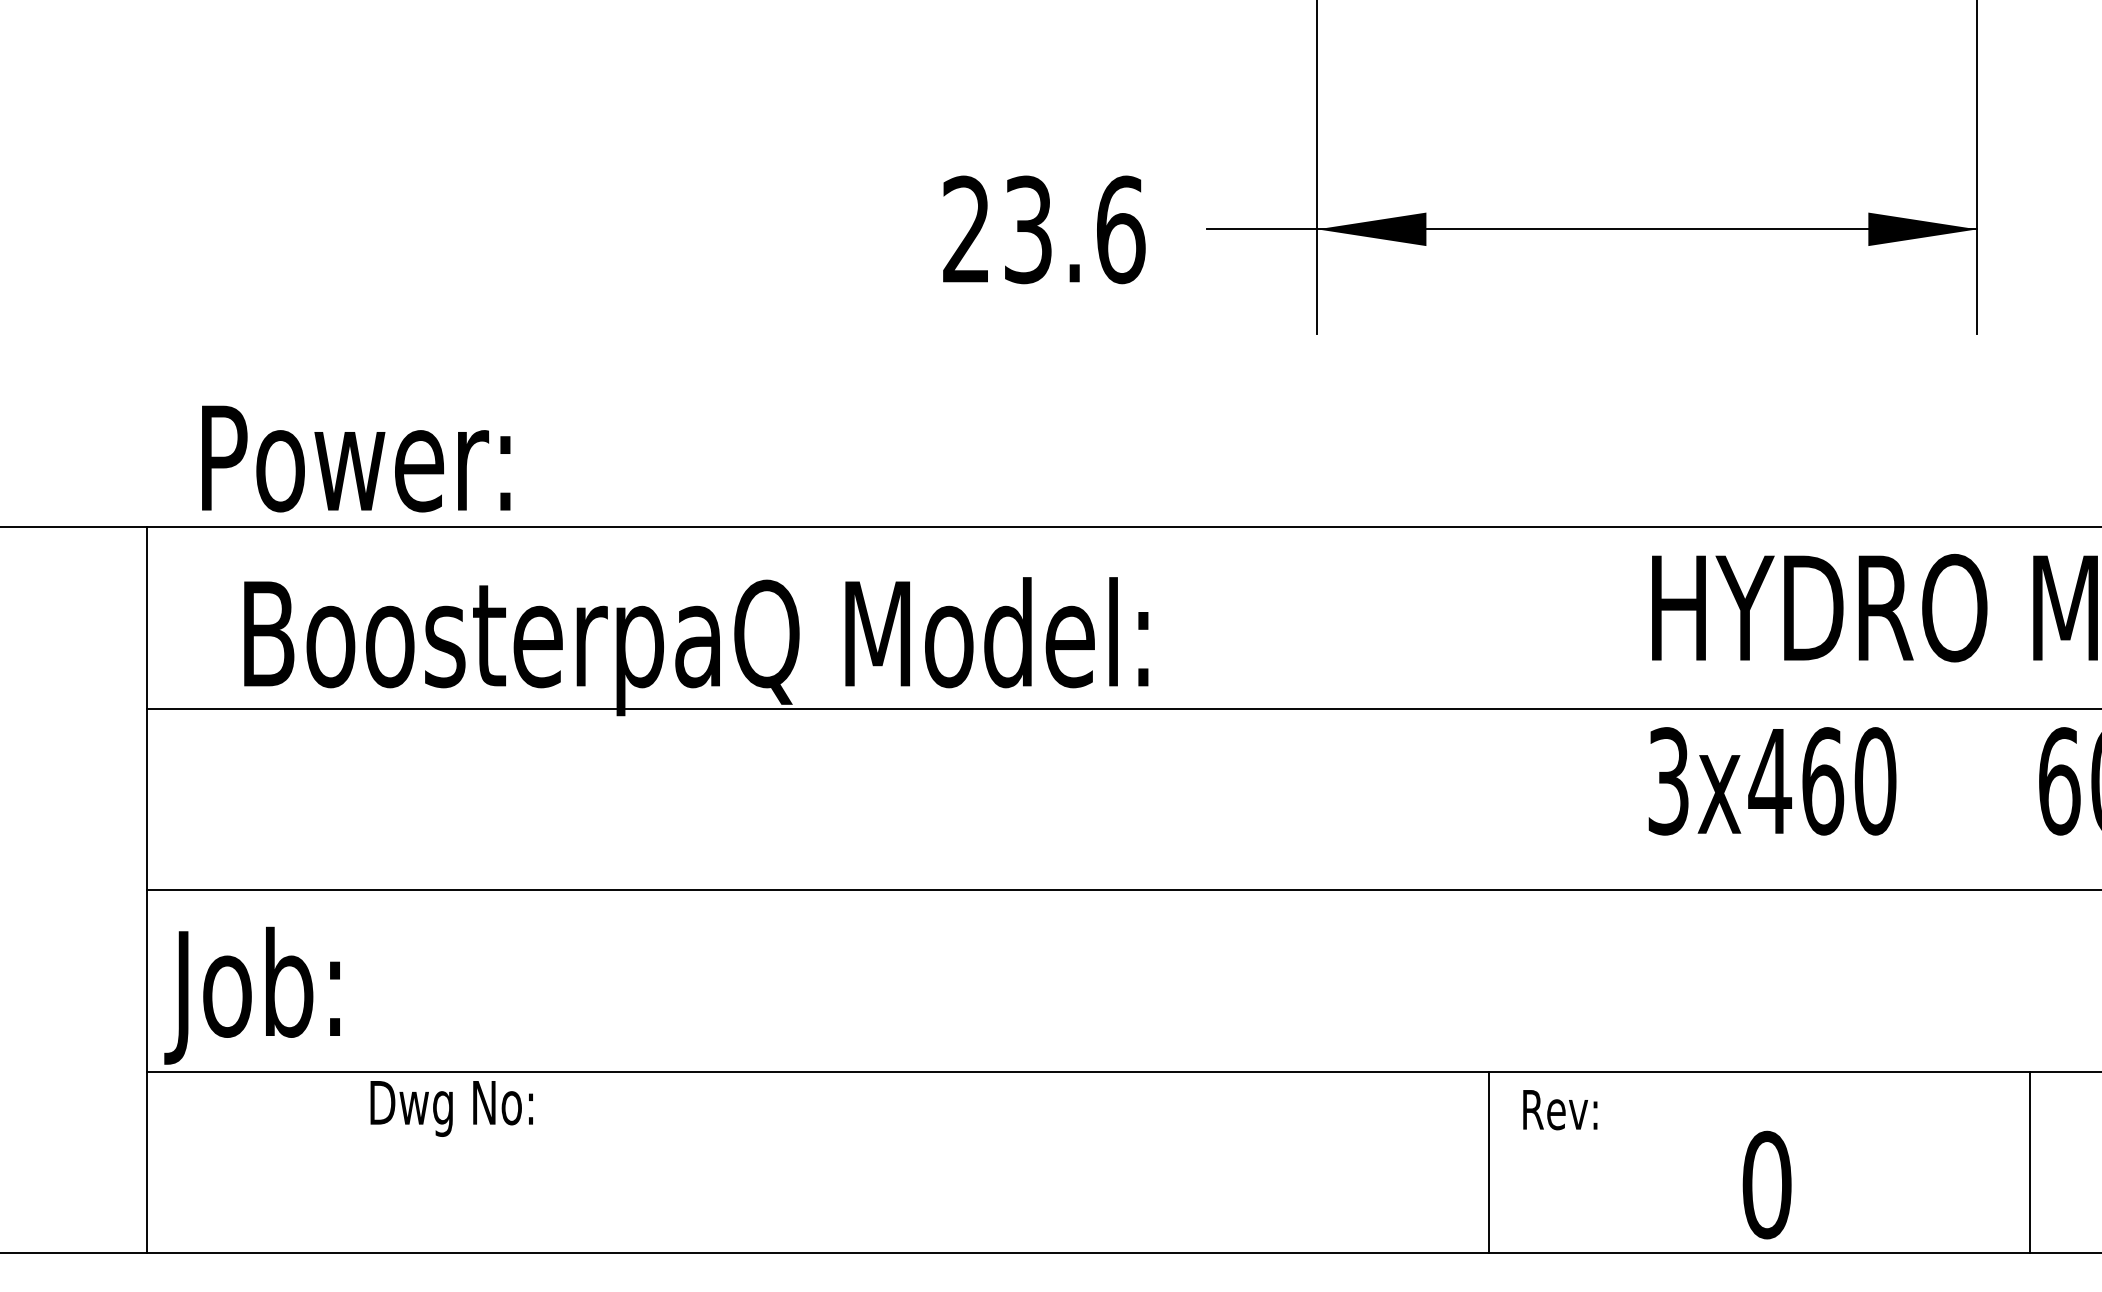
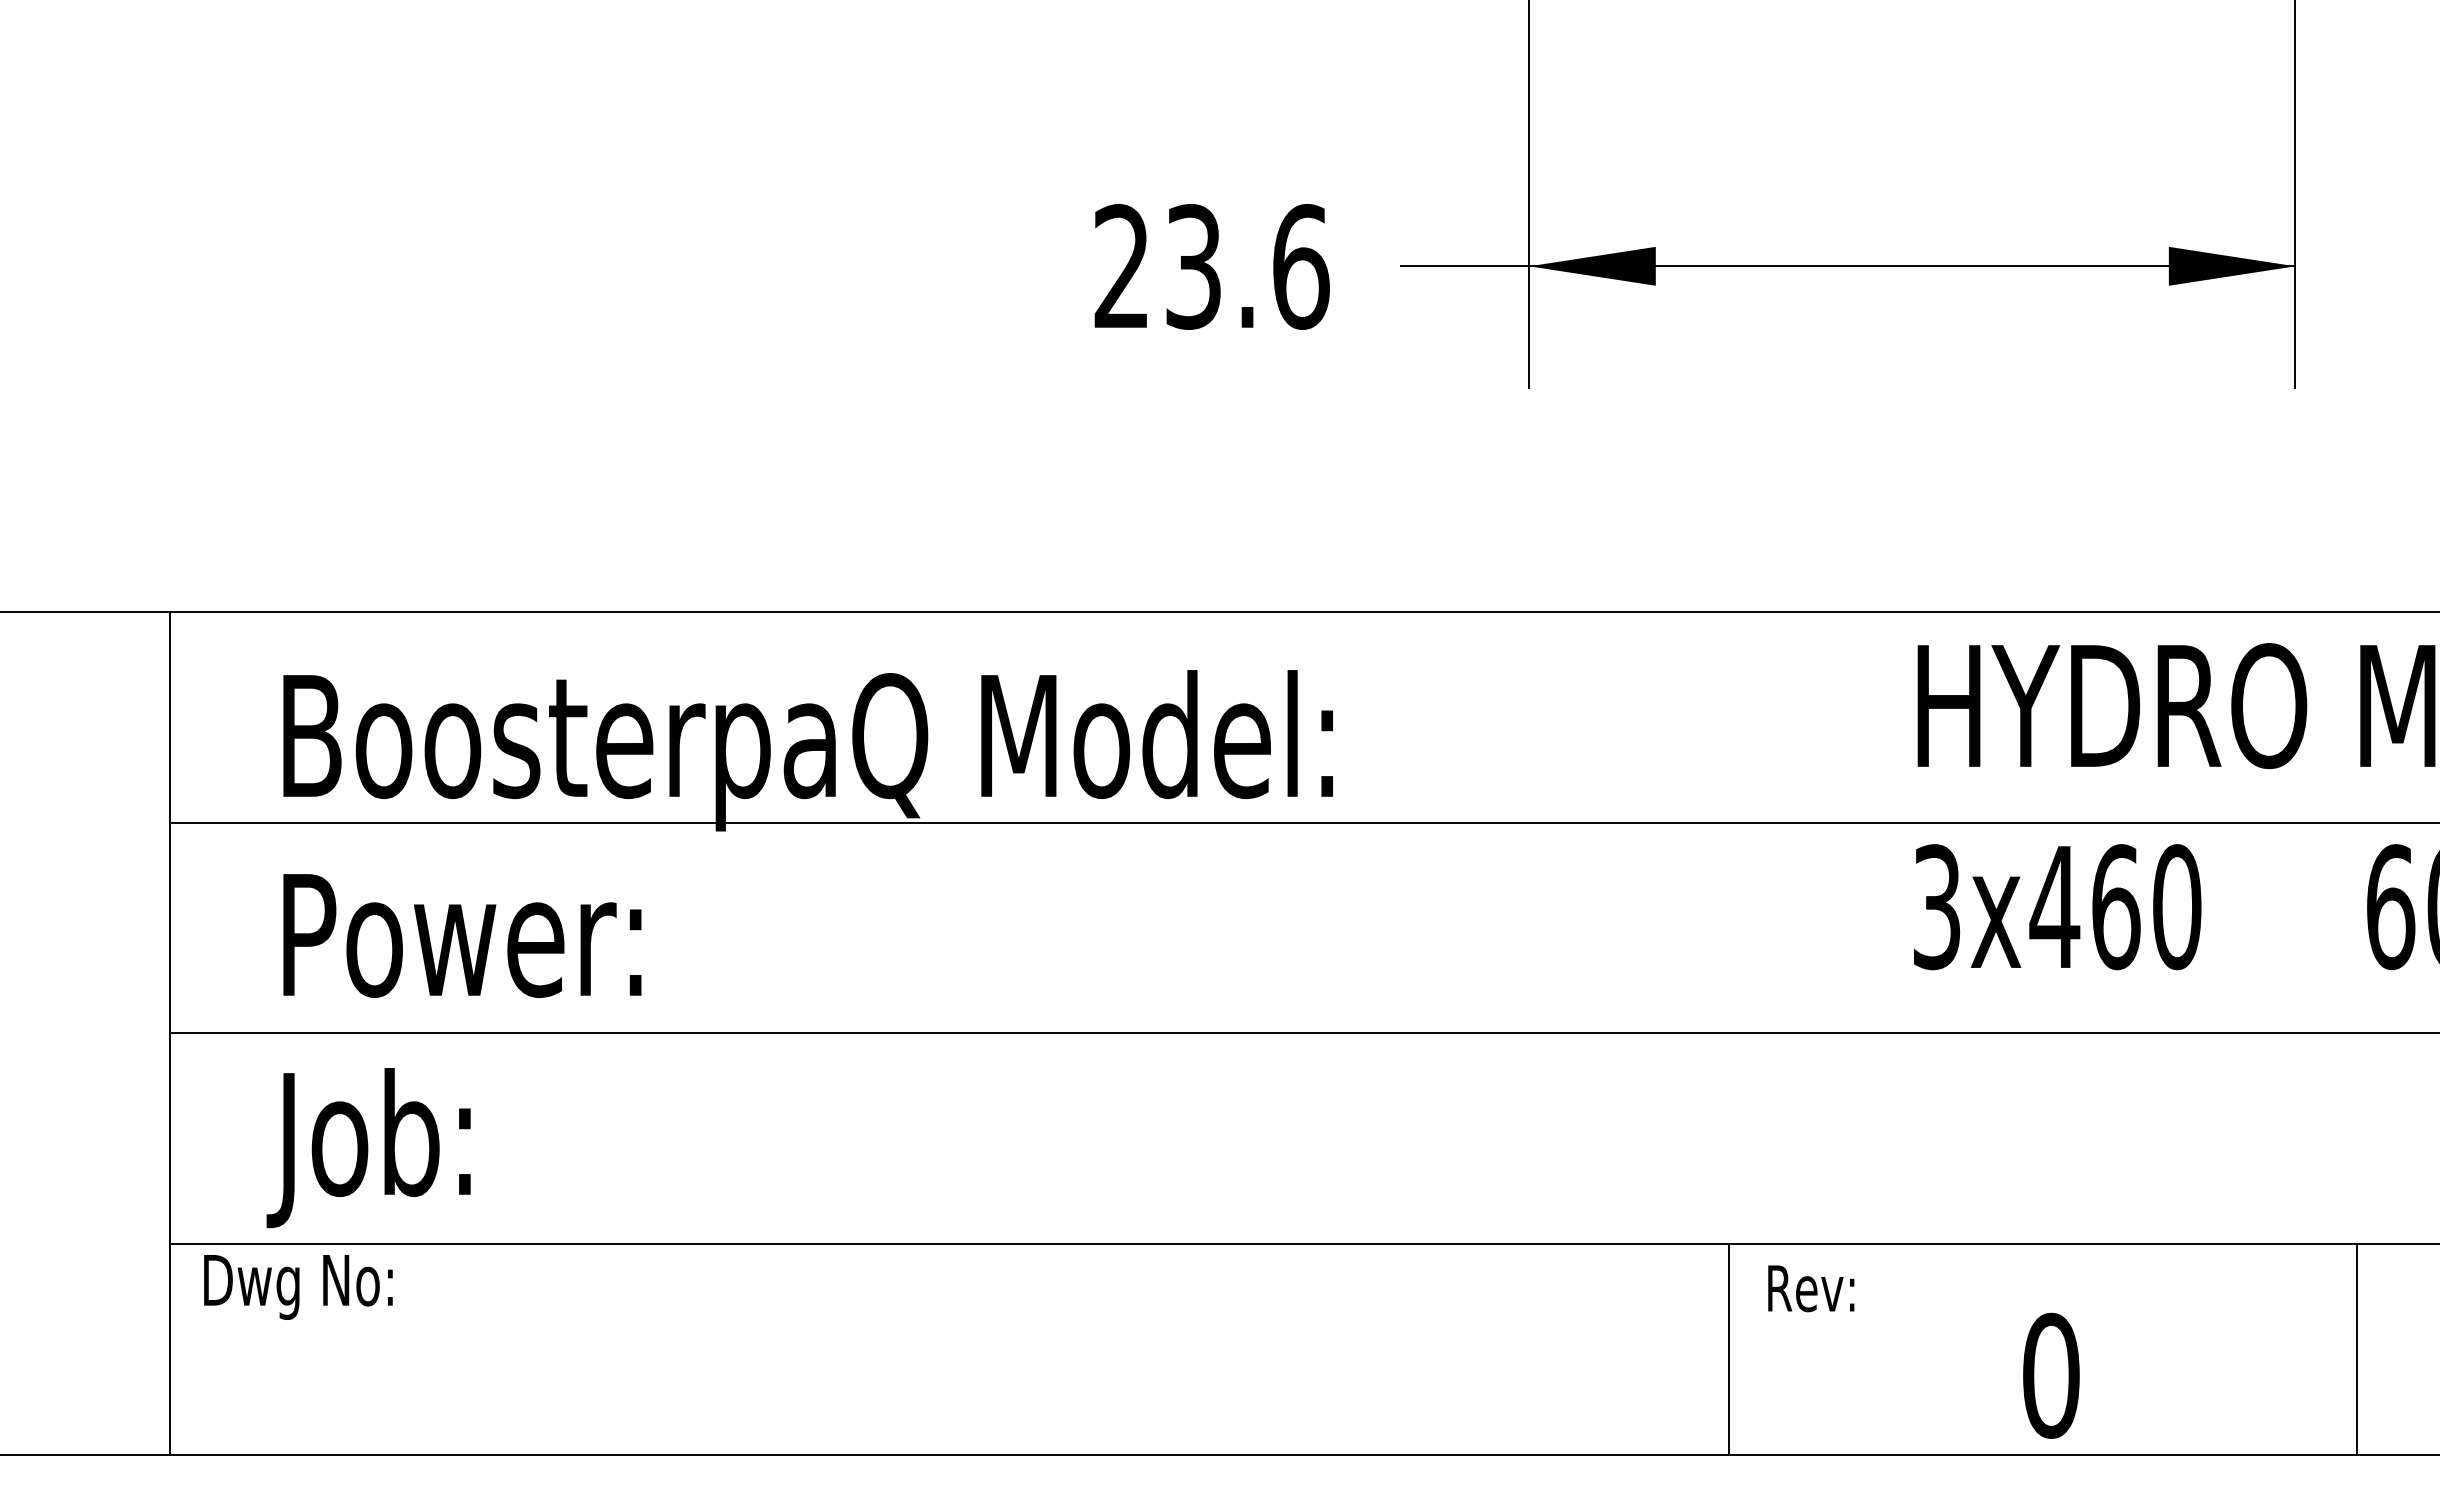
text: (356, 458) -> (462, 935), moved
text: (252, 996) -> (368, 1148), moved
text: (451, 1109) -> (298, 1287), moved

